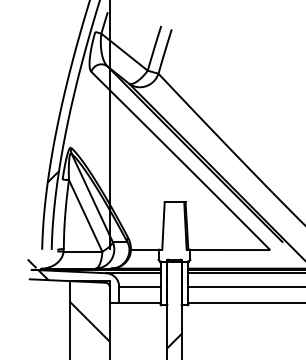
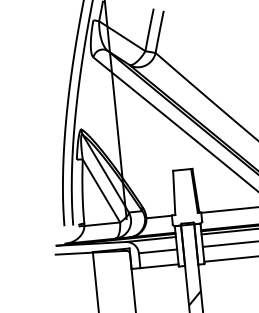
hatch: (42, 225) -> (62, 203), removed
hatch: (89, 321) -> (114, 288), removed

